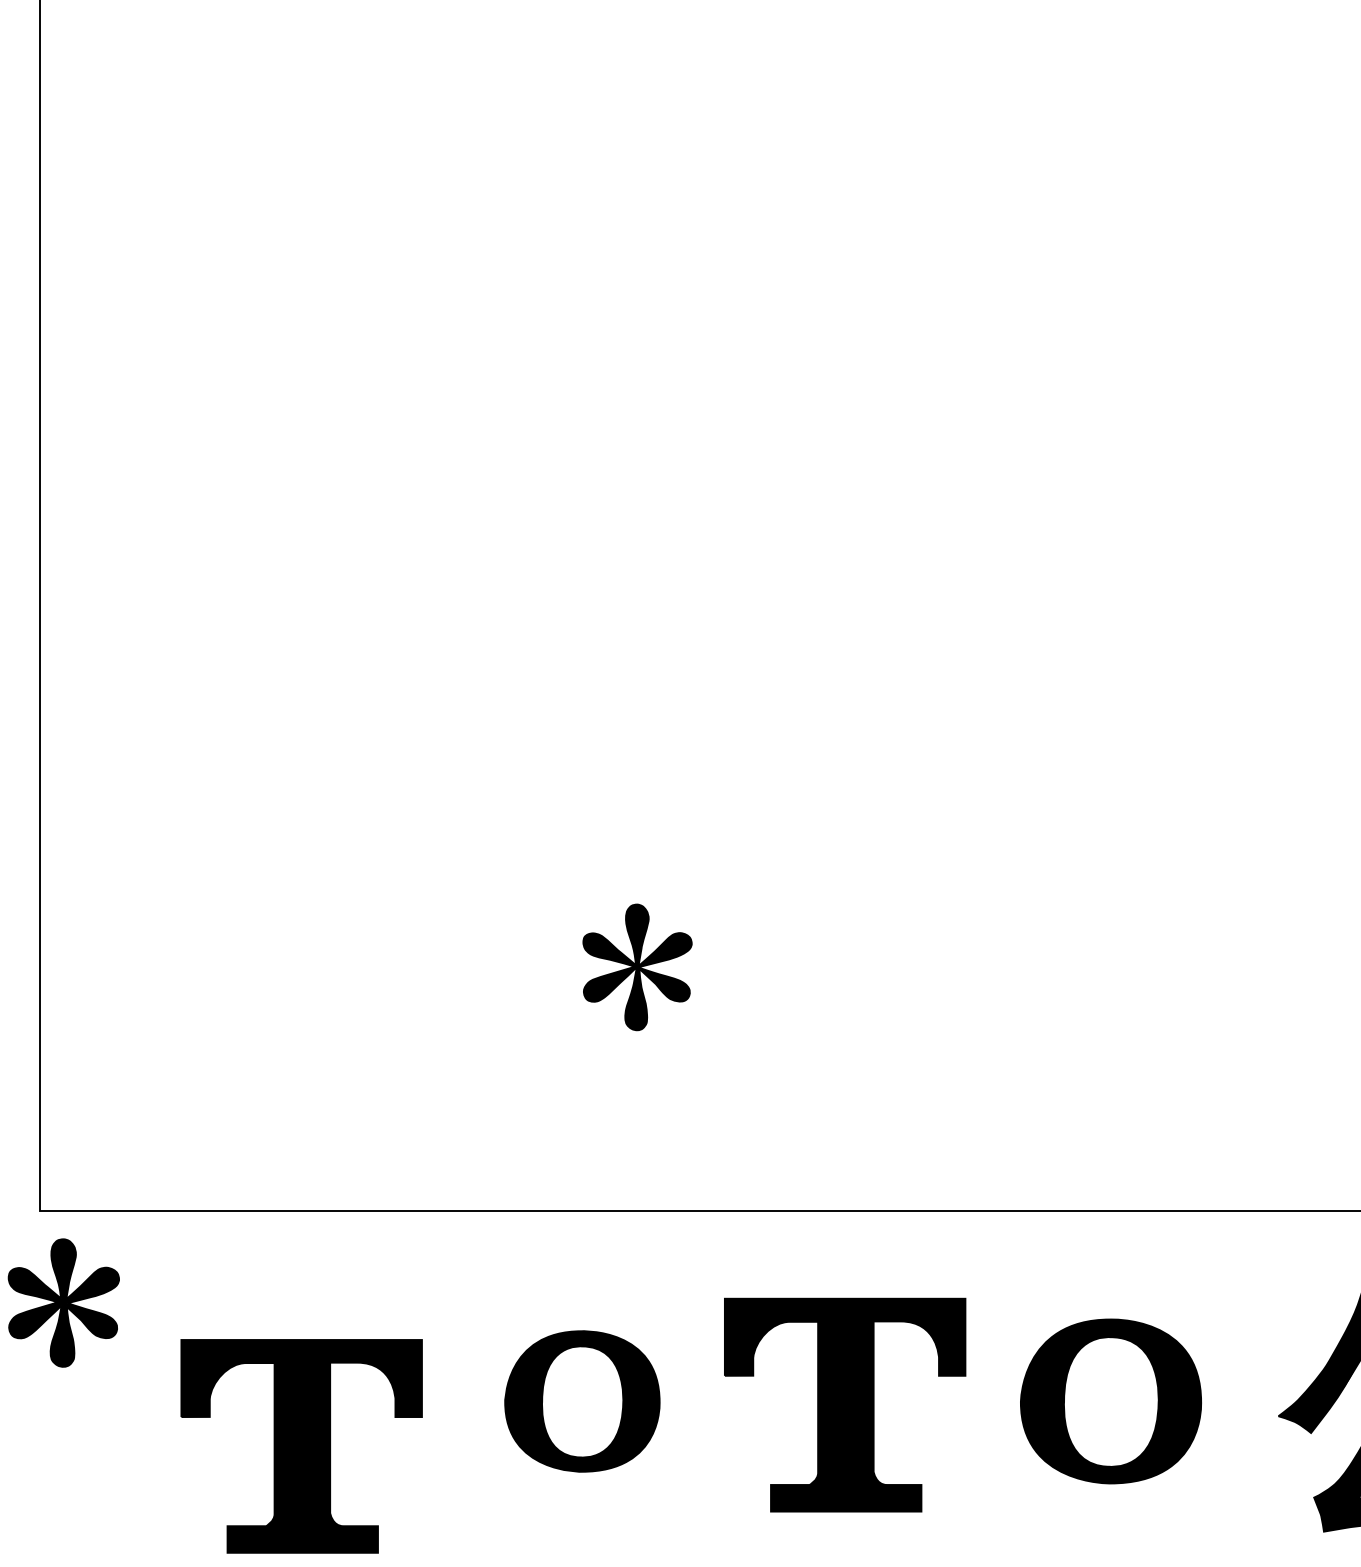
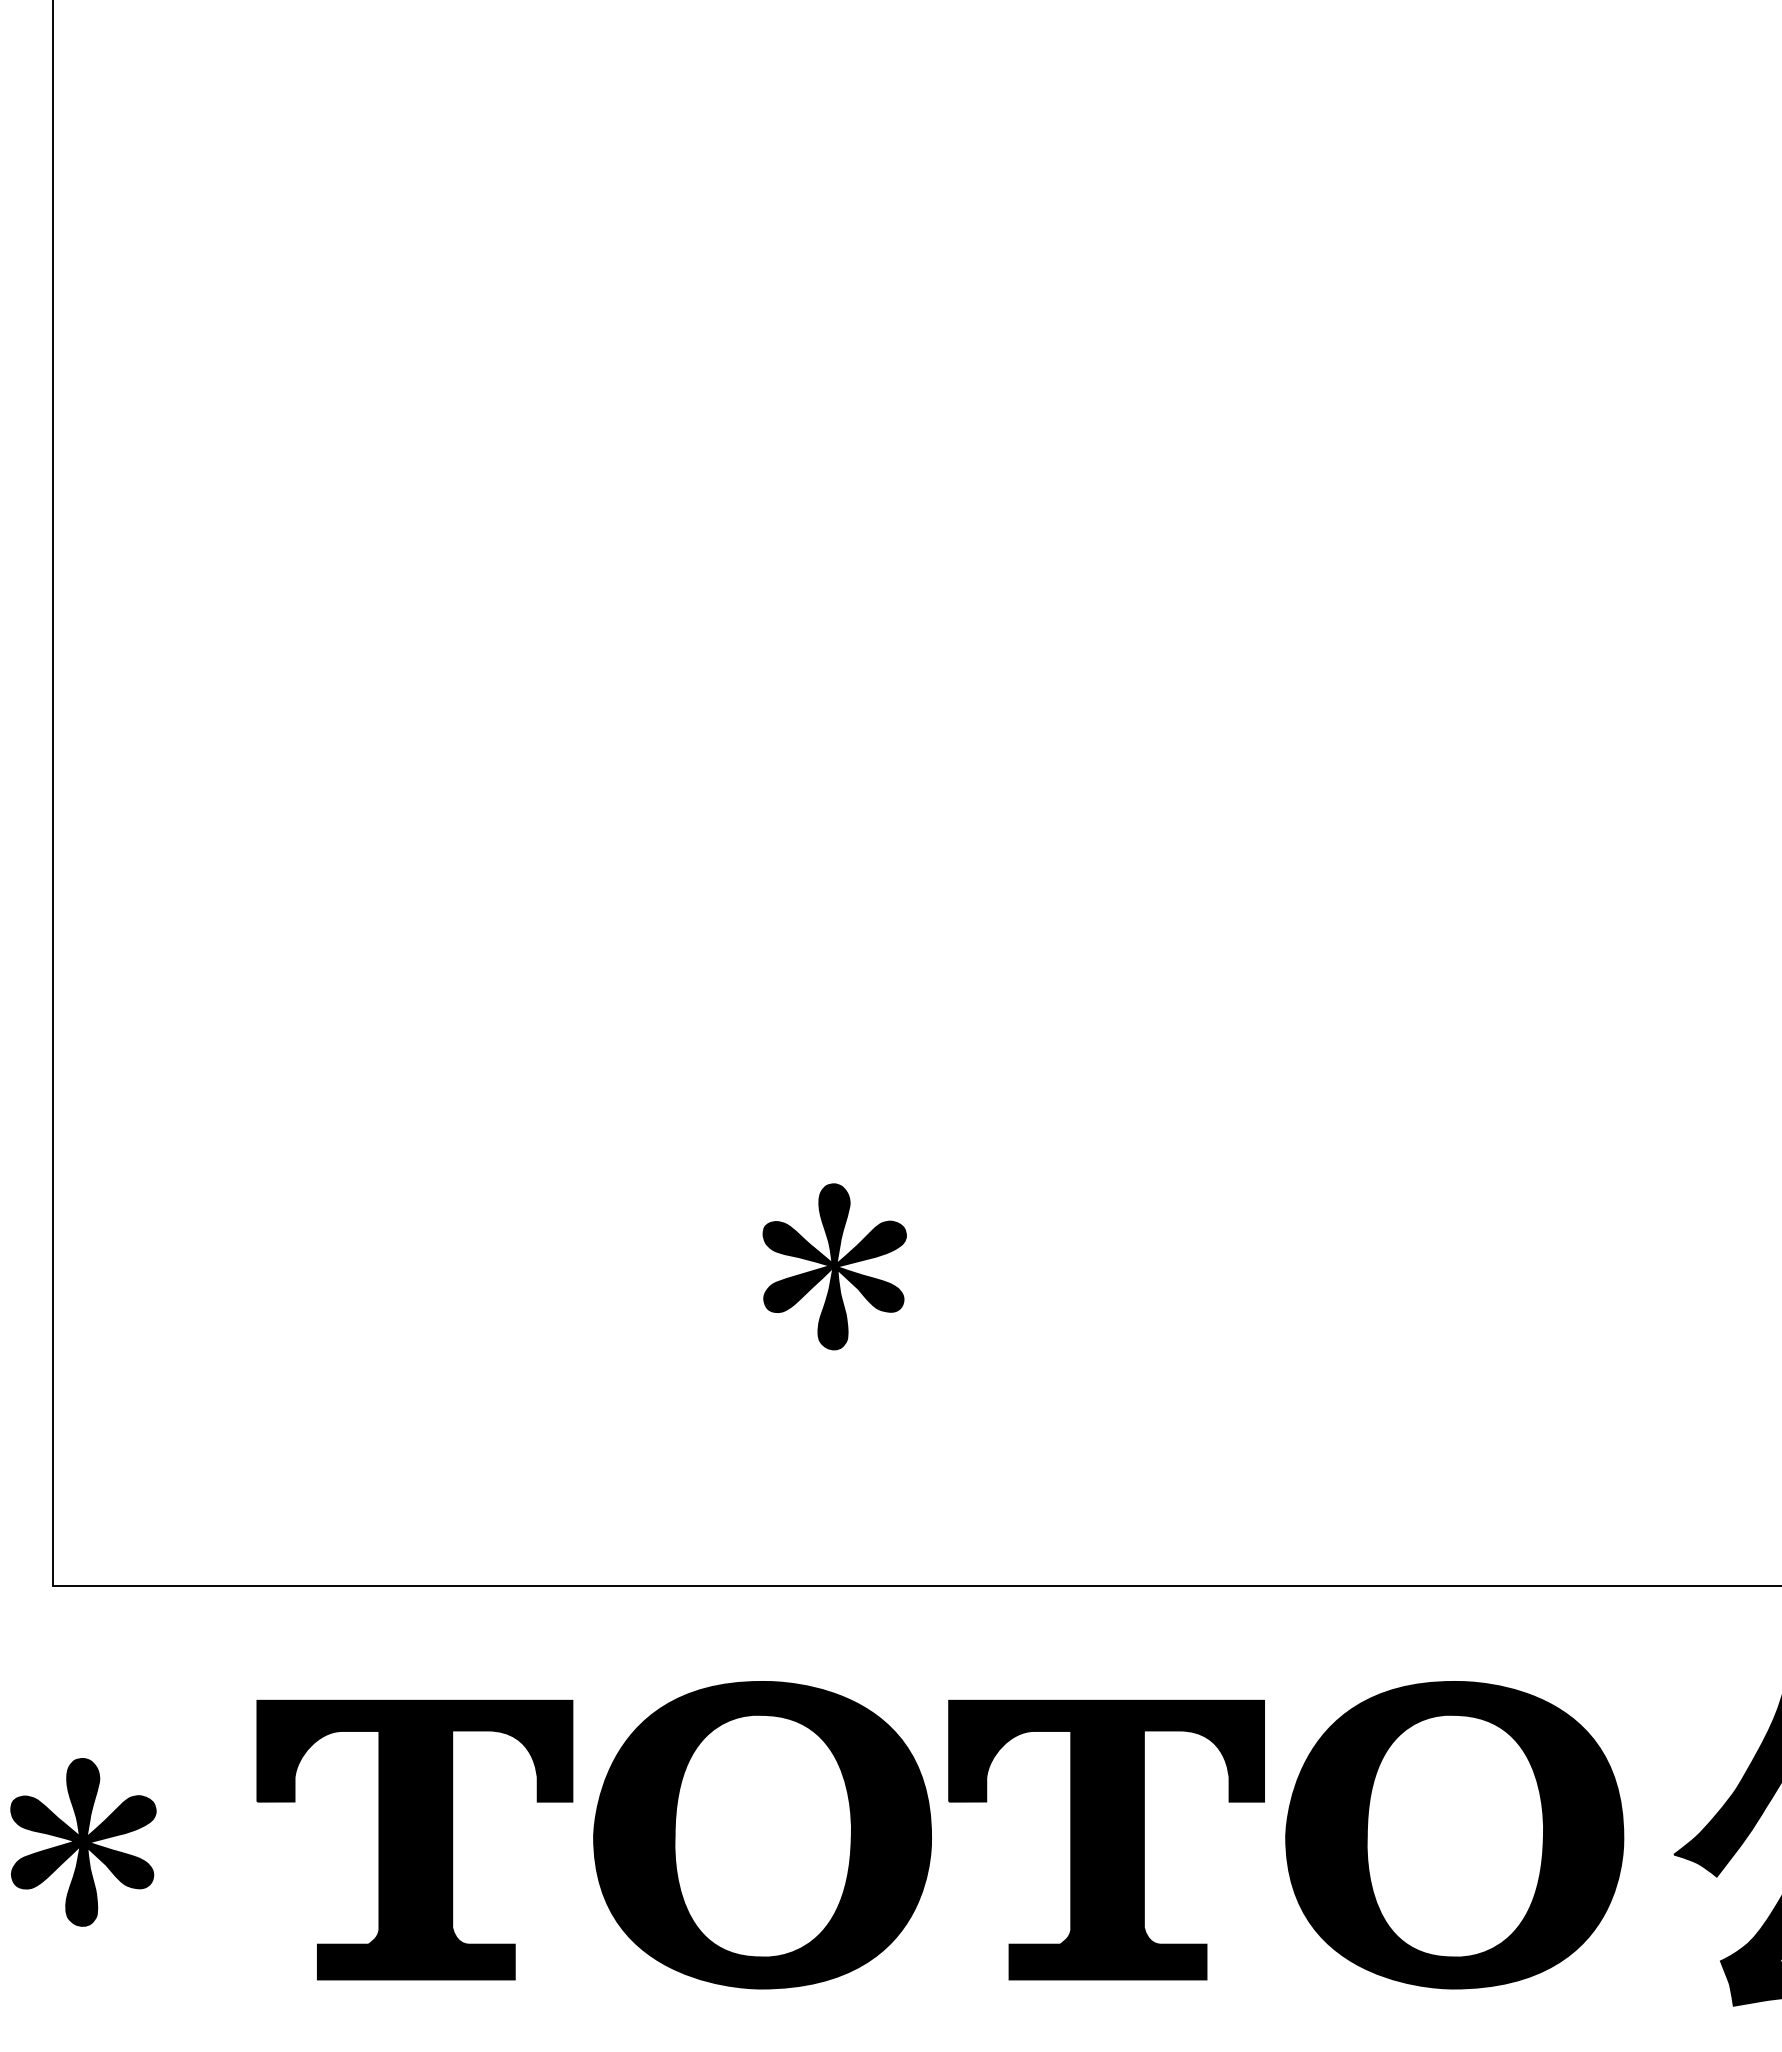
part: (63, 1303) -> (83, 1842), moved
part: (582, 1401) -> (762, 1835), size x1.67
part: (1110, 1401) -> (1454, 1835), size x1.43
part: (301, 1445) -> (414, 1839), moved

